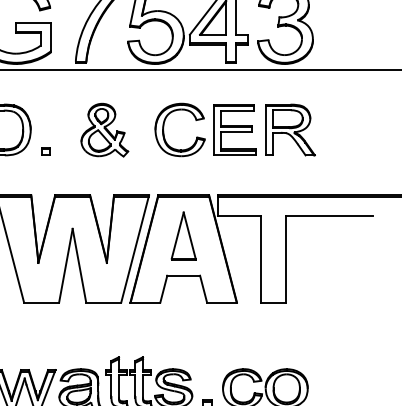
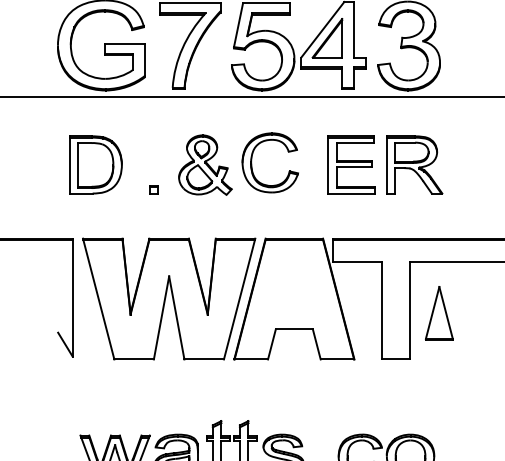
part: (164, 130) -> (252, 163), moved
part: (45, 151) -> (153, 189), moved
part: (182, 236) -> (438, 313), moved

